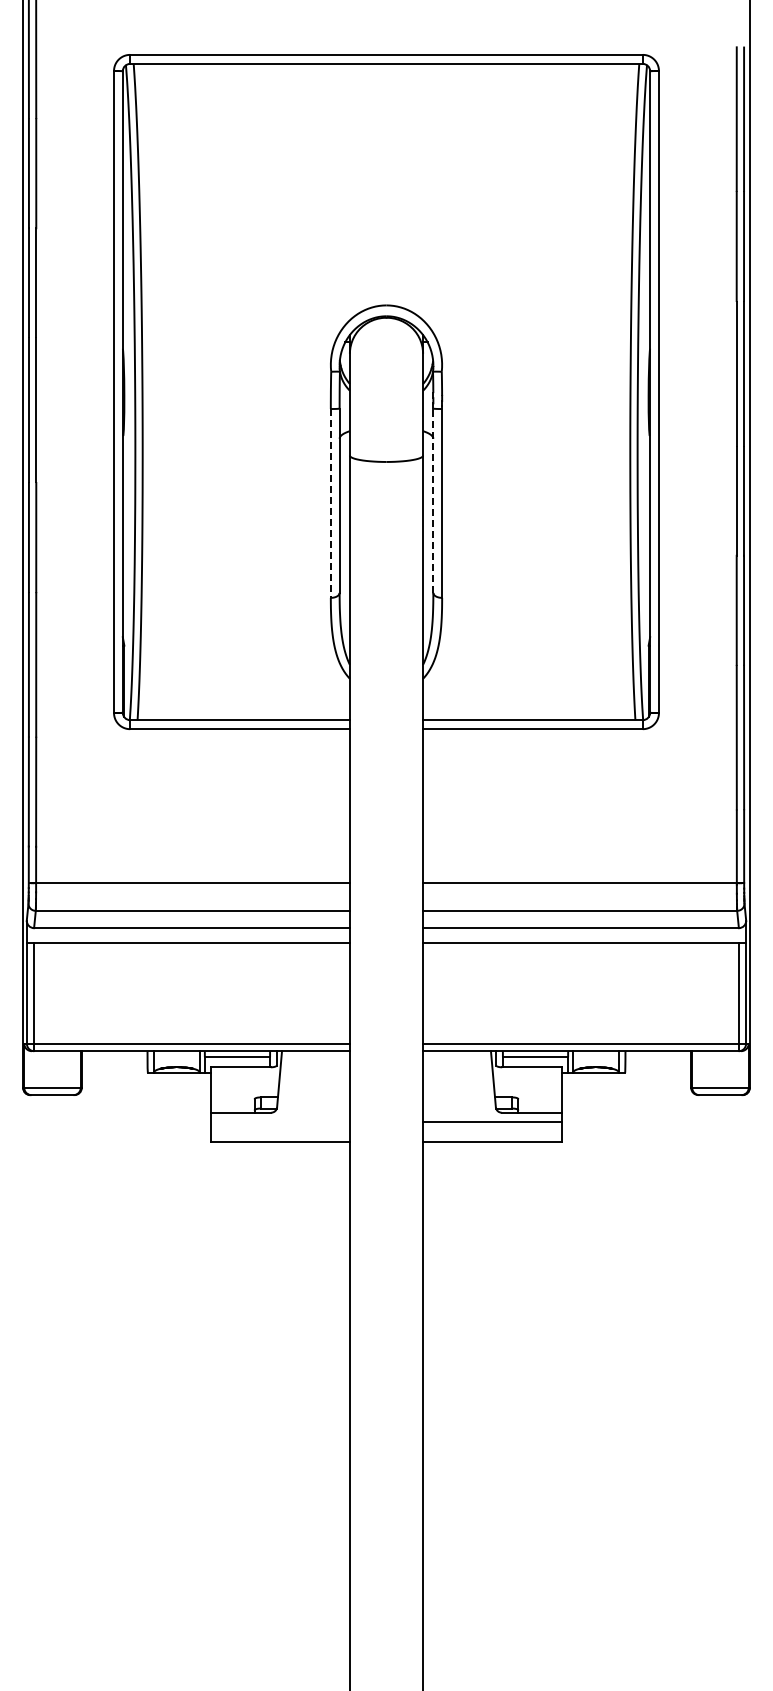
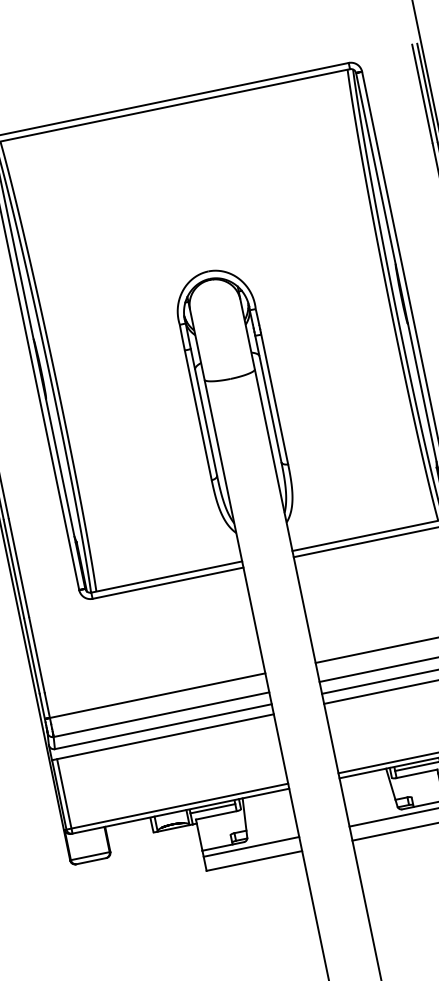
line: (433, 500) -> (268, 398), dashed -> solid
line: (330, 503) -> (198, 415), dashed -> solid
line: (279, 1121) -> (250, 847), added

